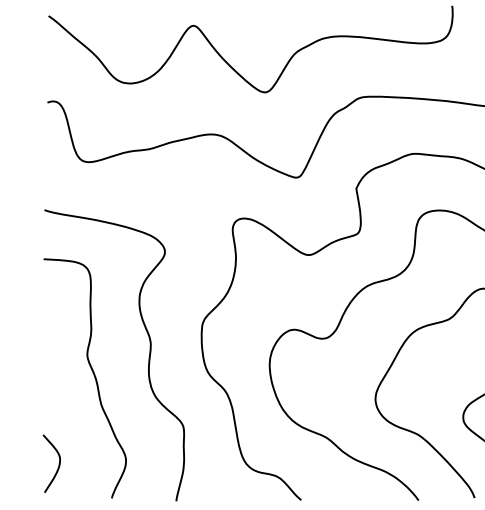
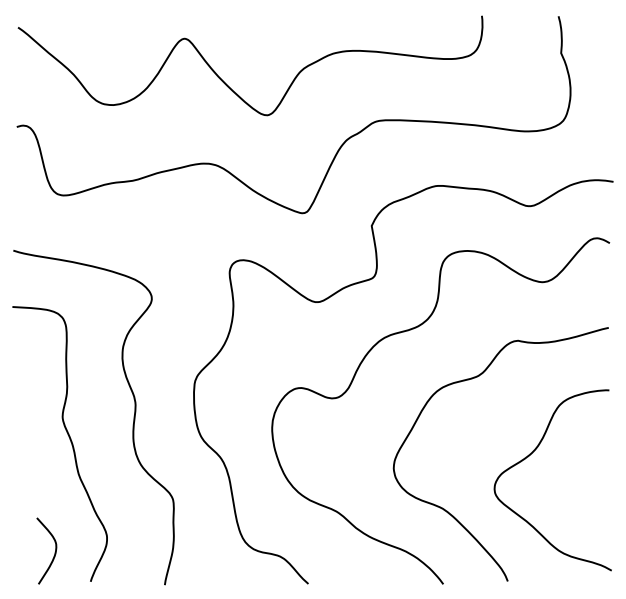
part: (58, 465) -> (54, 552), moved

